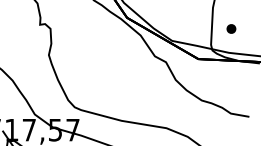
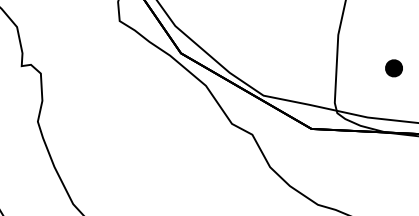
part: (231, 28) -> (394, 67), moved

